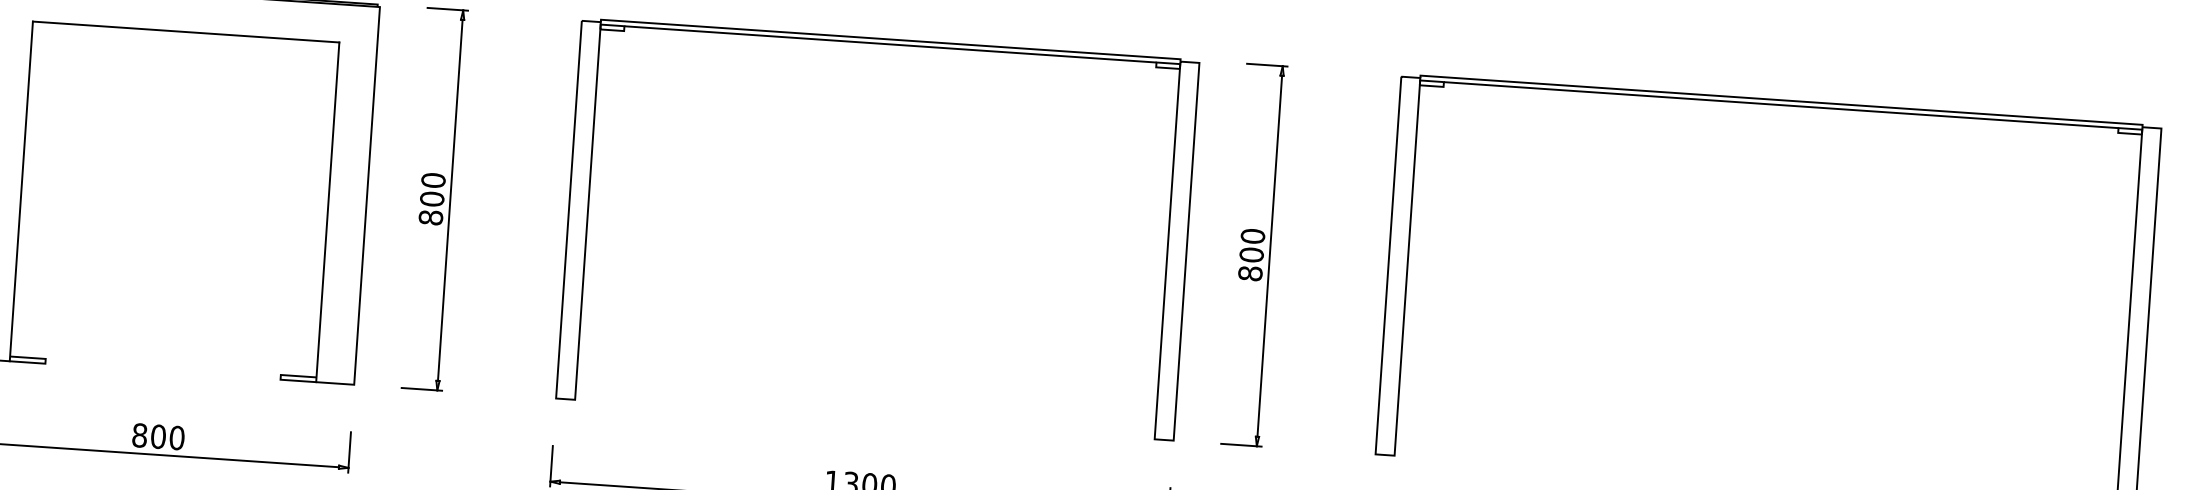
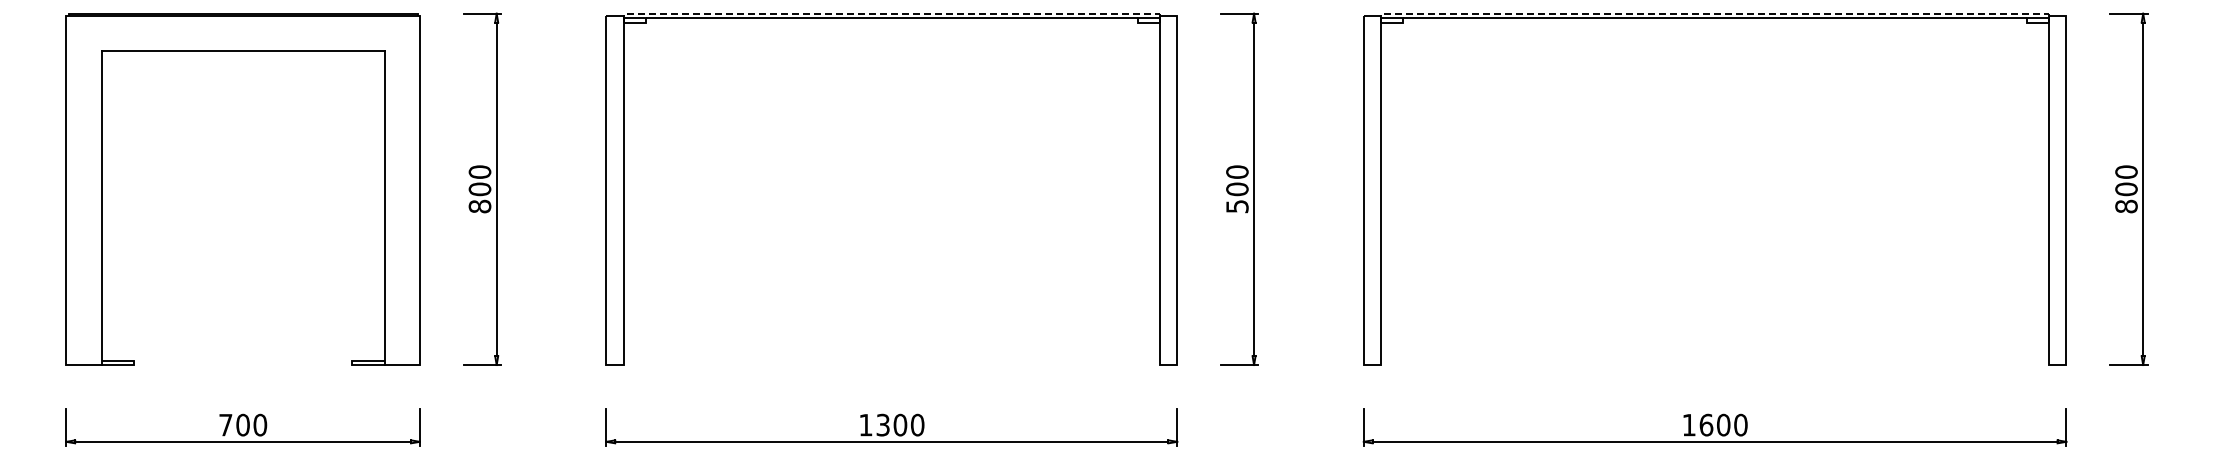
line: (890, 39) -> (891, 13), solid -> dashed
line: (1781, 100) -> (1715, 13), solid -> dashed
text: (1250, 273) -> (1237, 206), 800 -> 500
text: (139, 434) -> (225, 424), 800 -> 700

